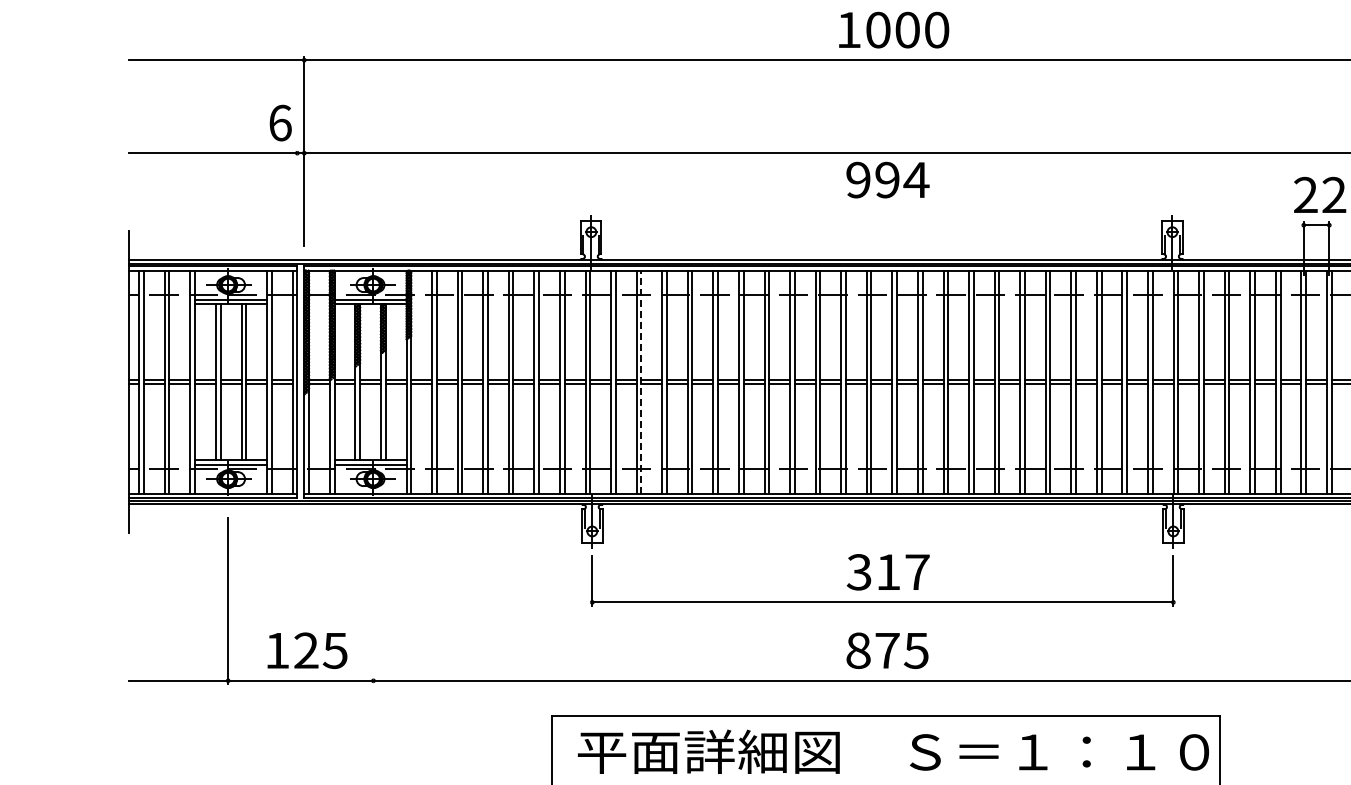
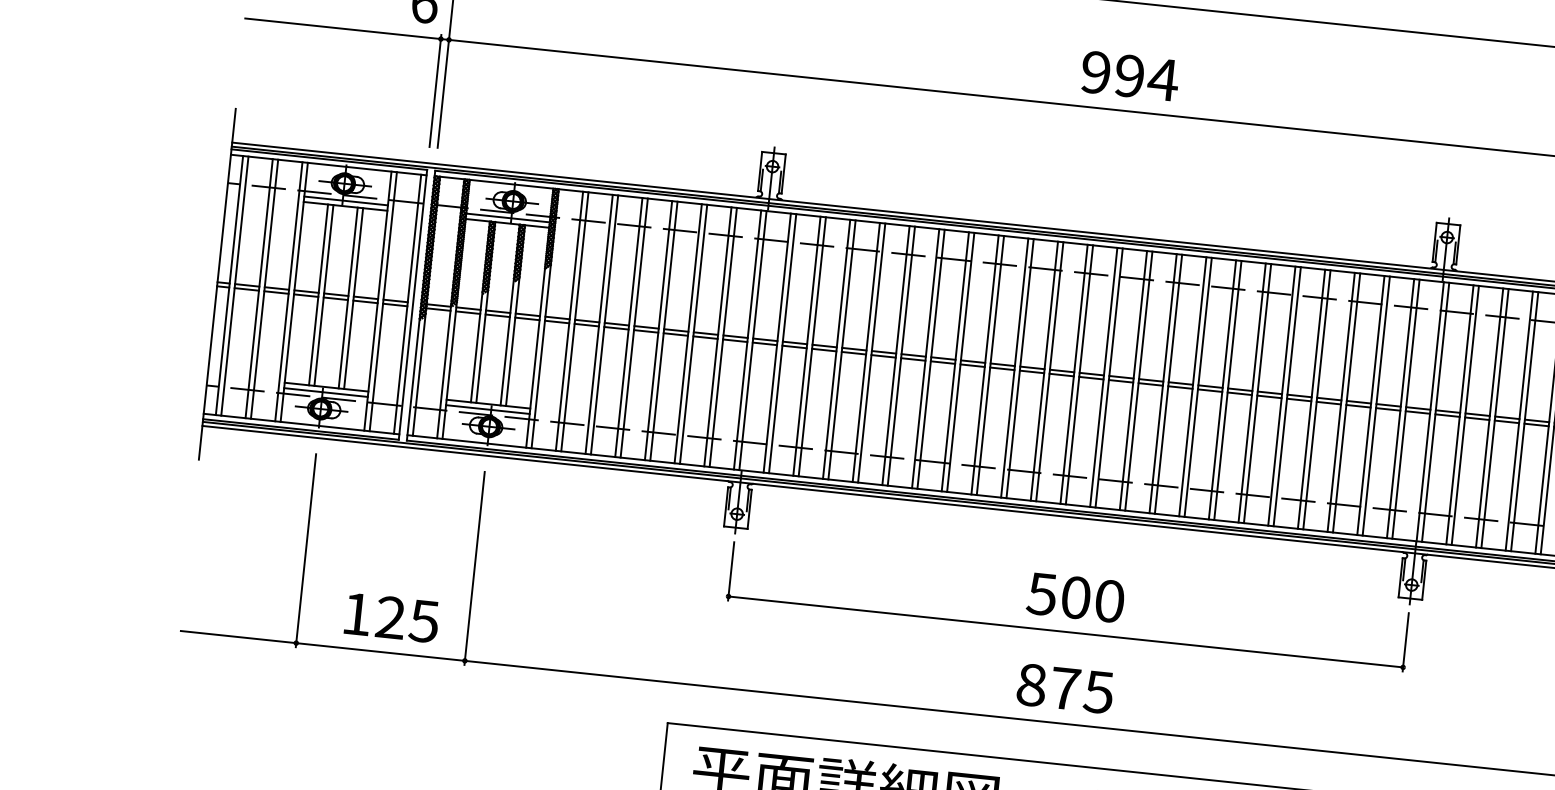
text: (887, 179) -> (1129, 75), moved
line: (297, 197) -> (435, 90), added
line: (641, 382) -> (812, 347), dashed -> solid
text: (888, 572) -> (1076, 597), 317 -> 500
line: (373, 601) -> (474, 568), added

